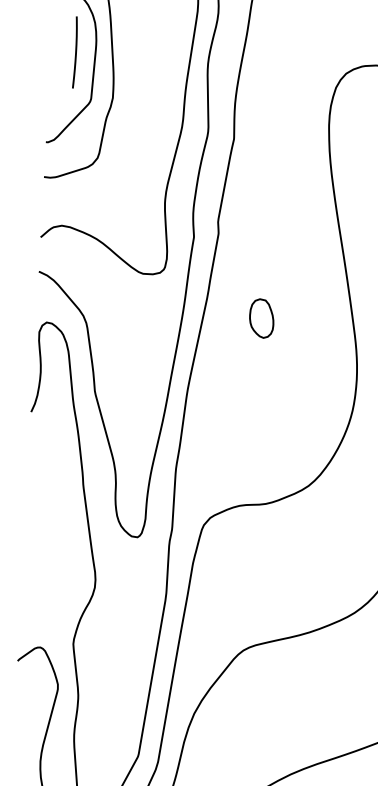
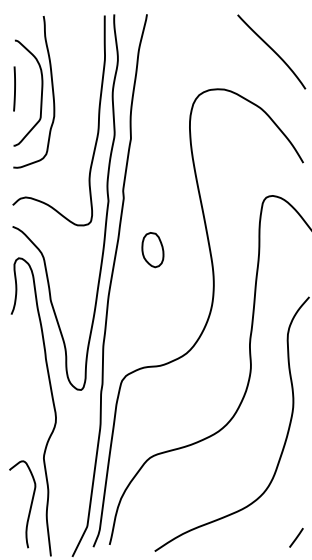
line: (75, 51) -> (14, 88), moved
part: (261, 319) -> (152, 250), size x1.43

